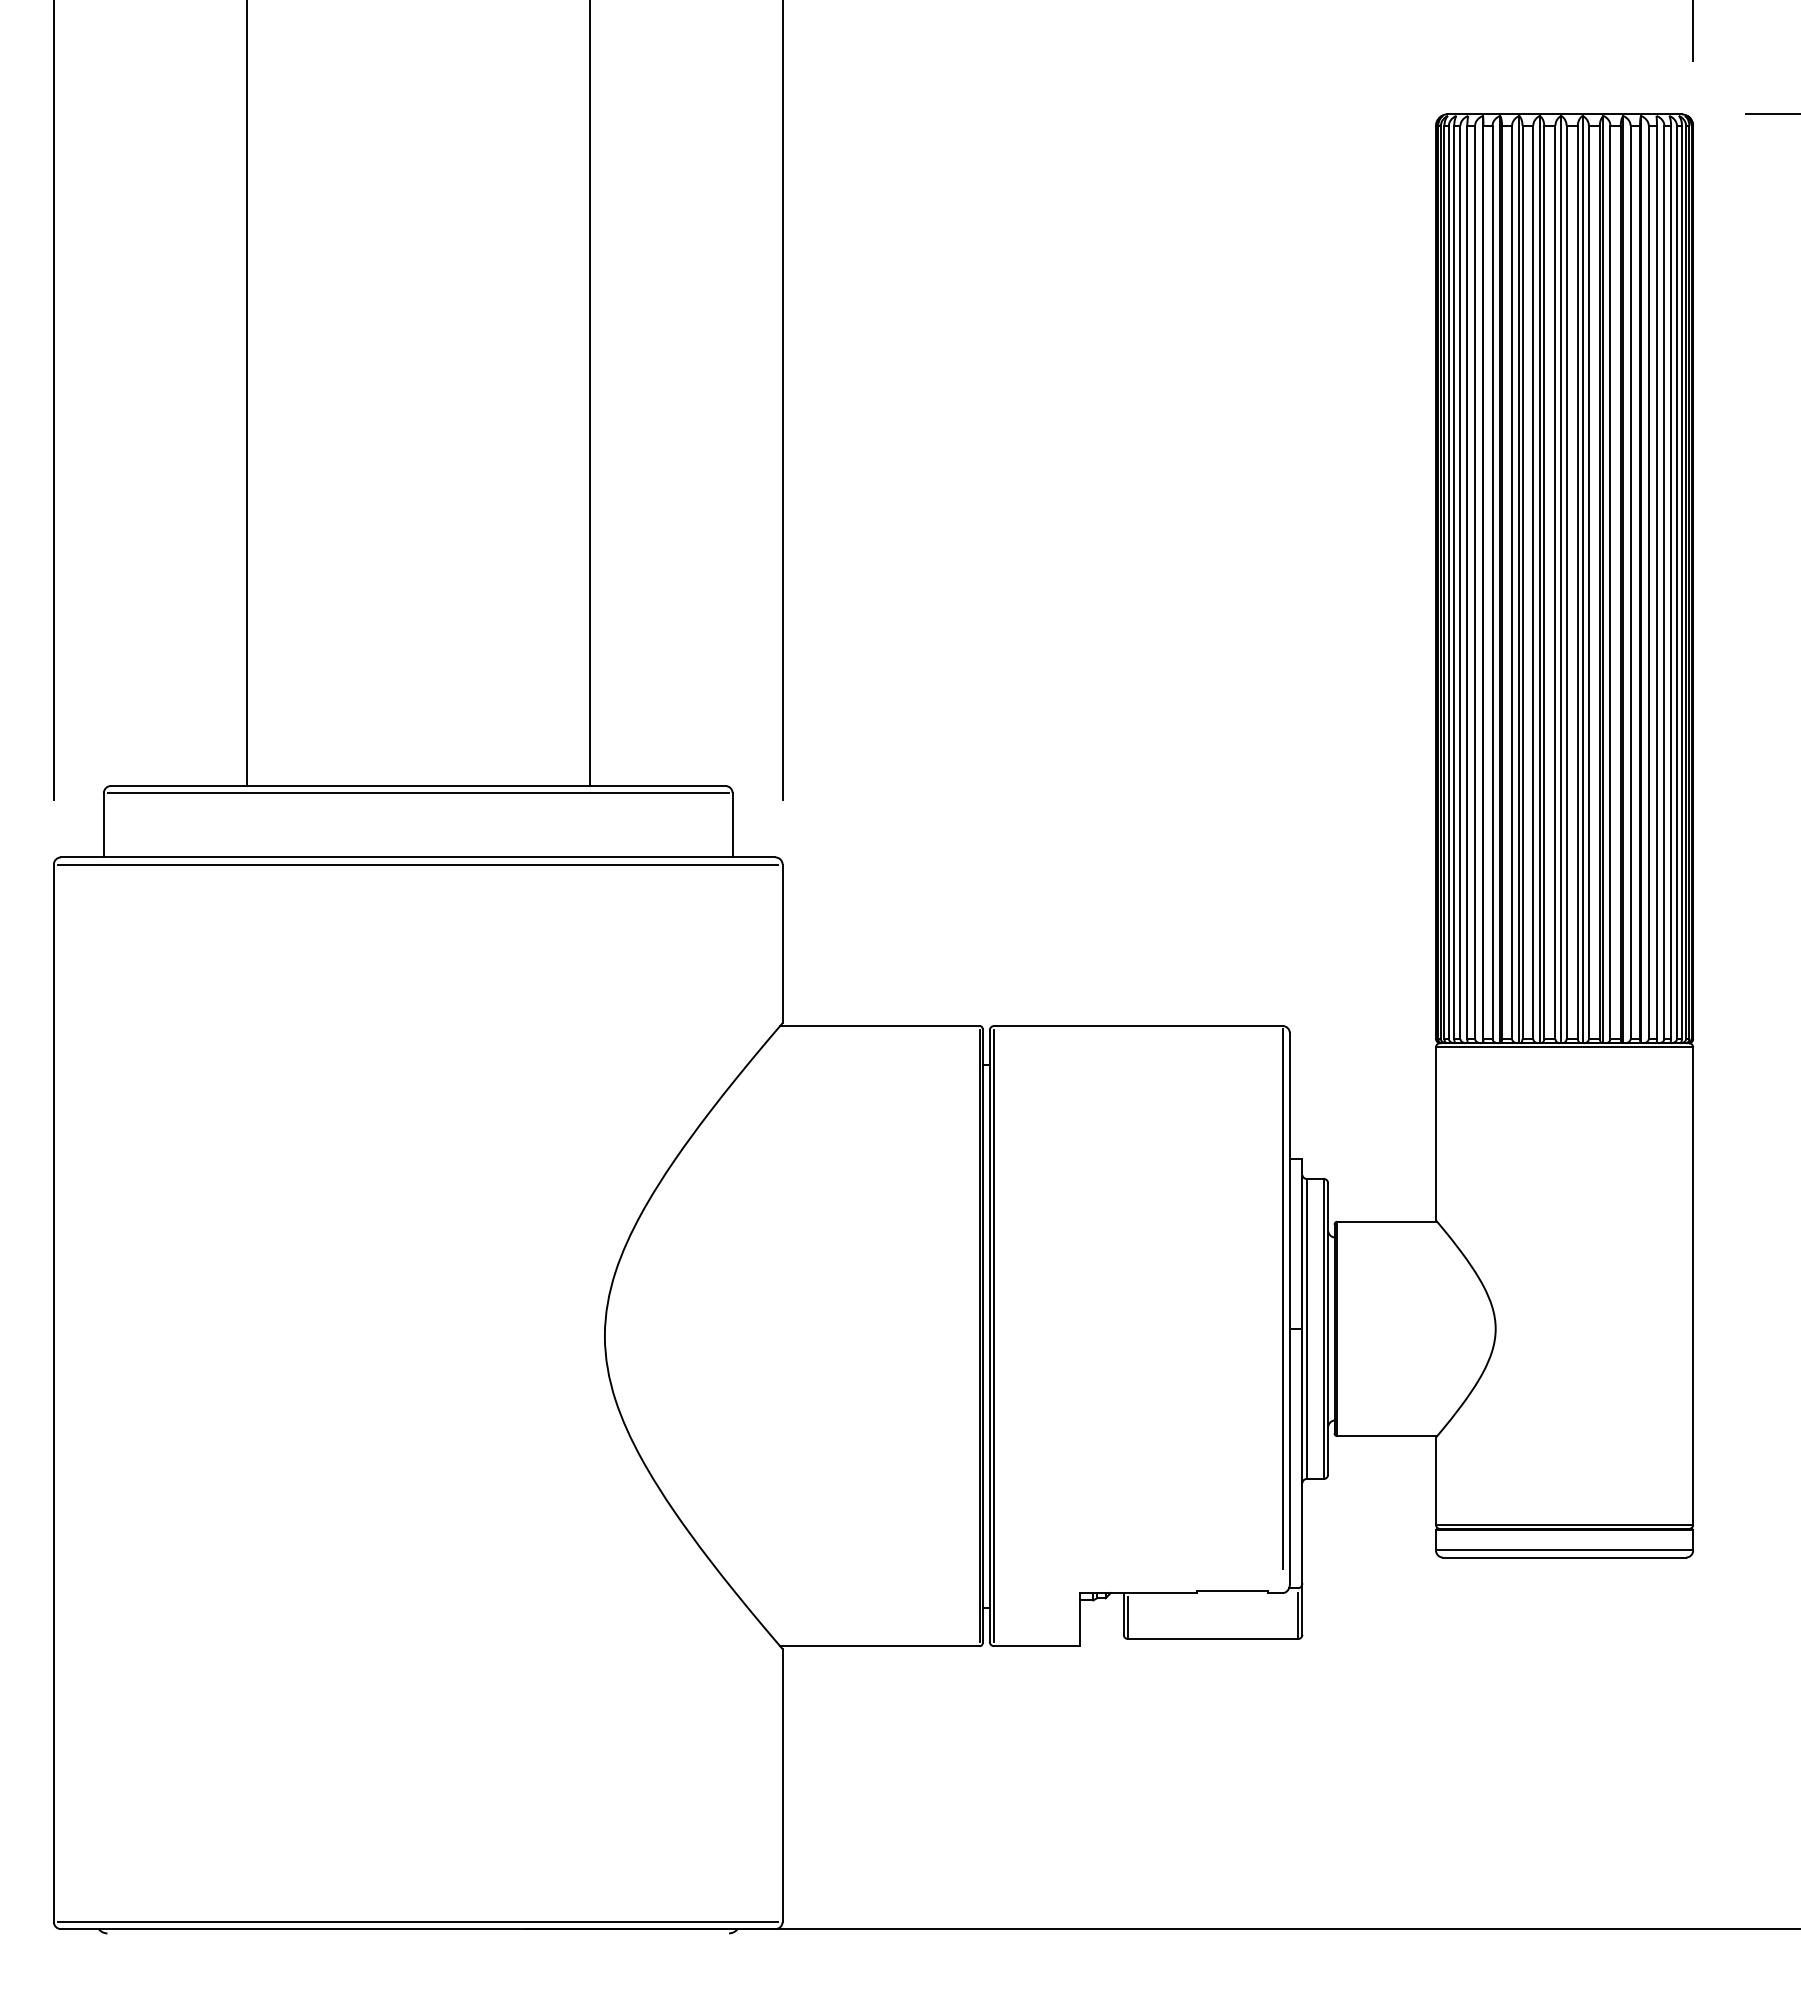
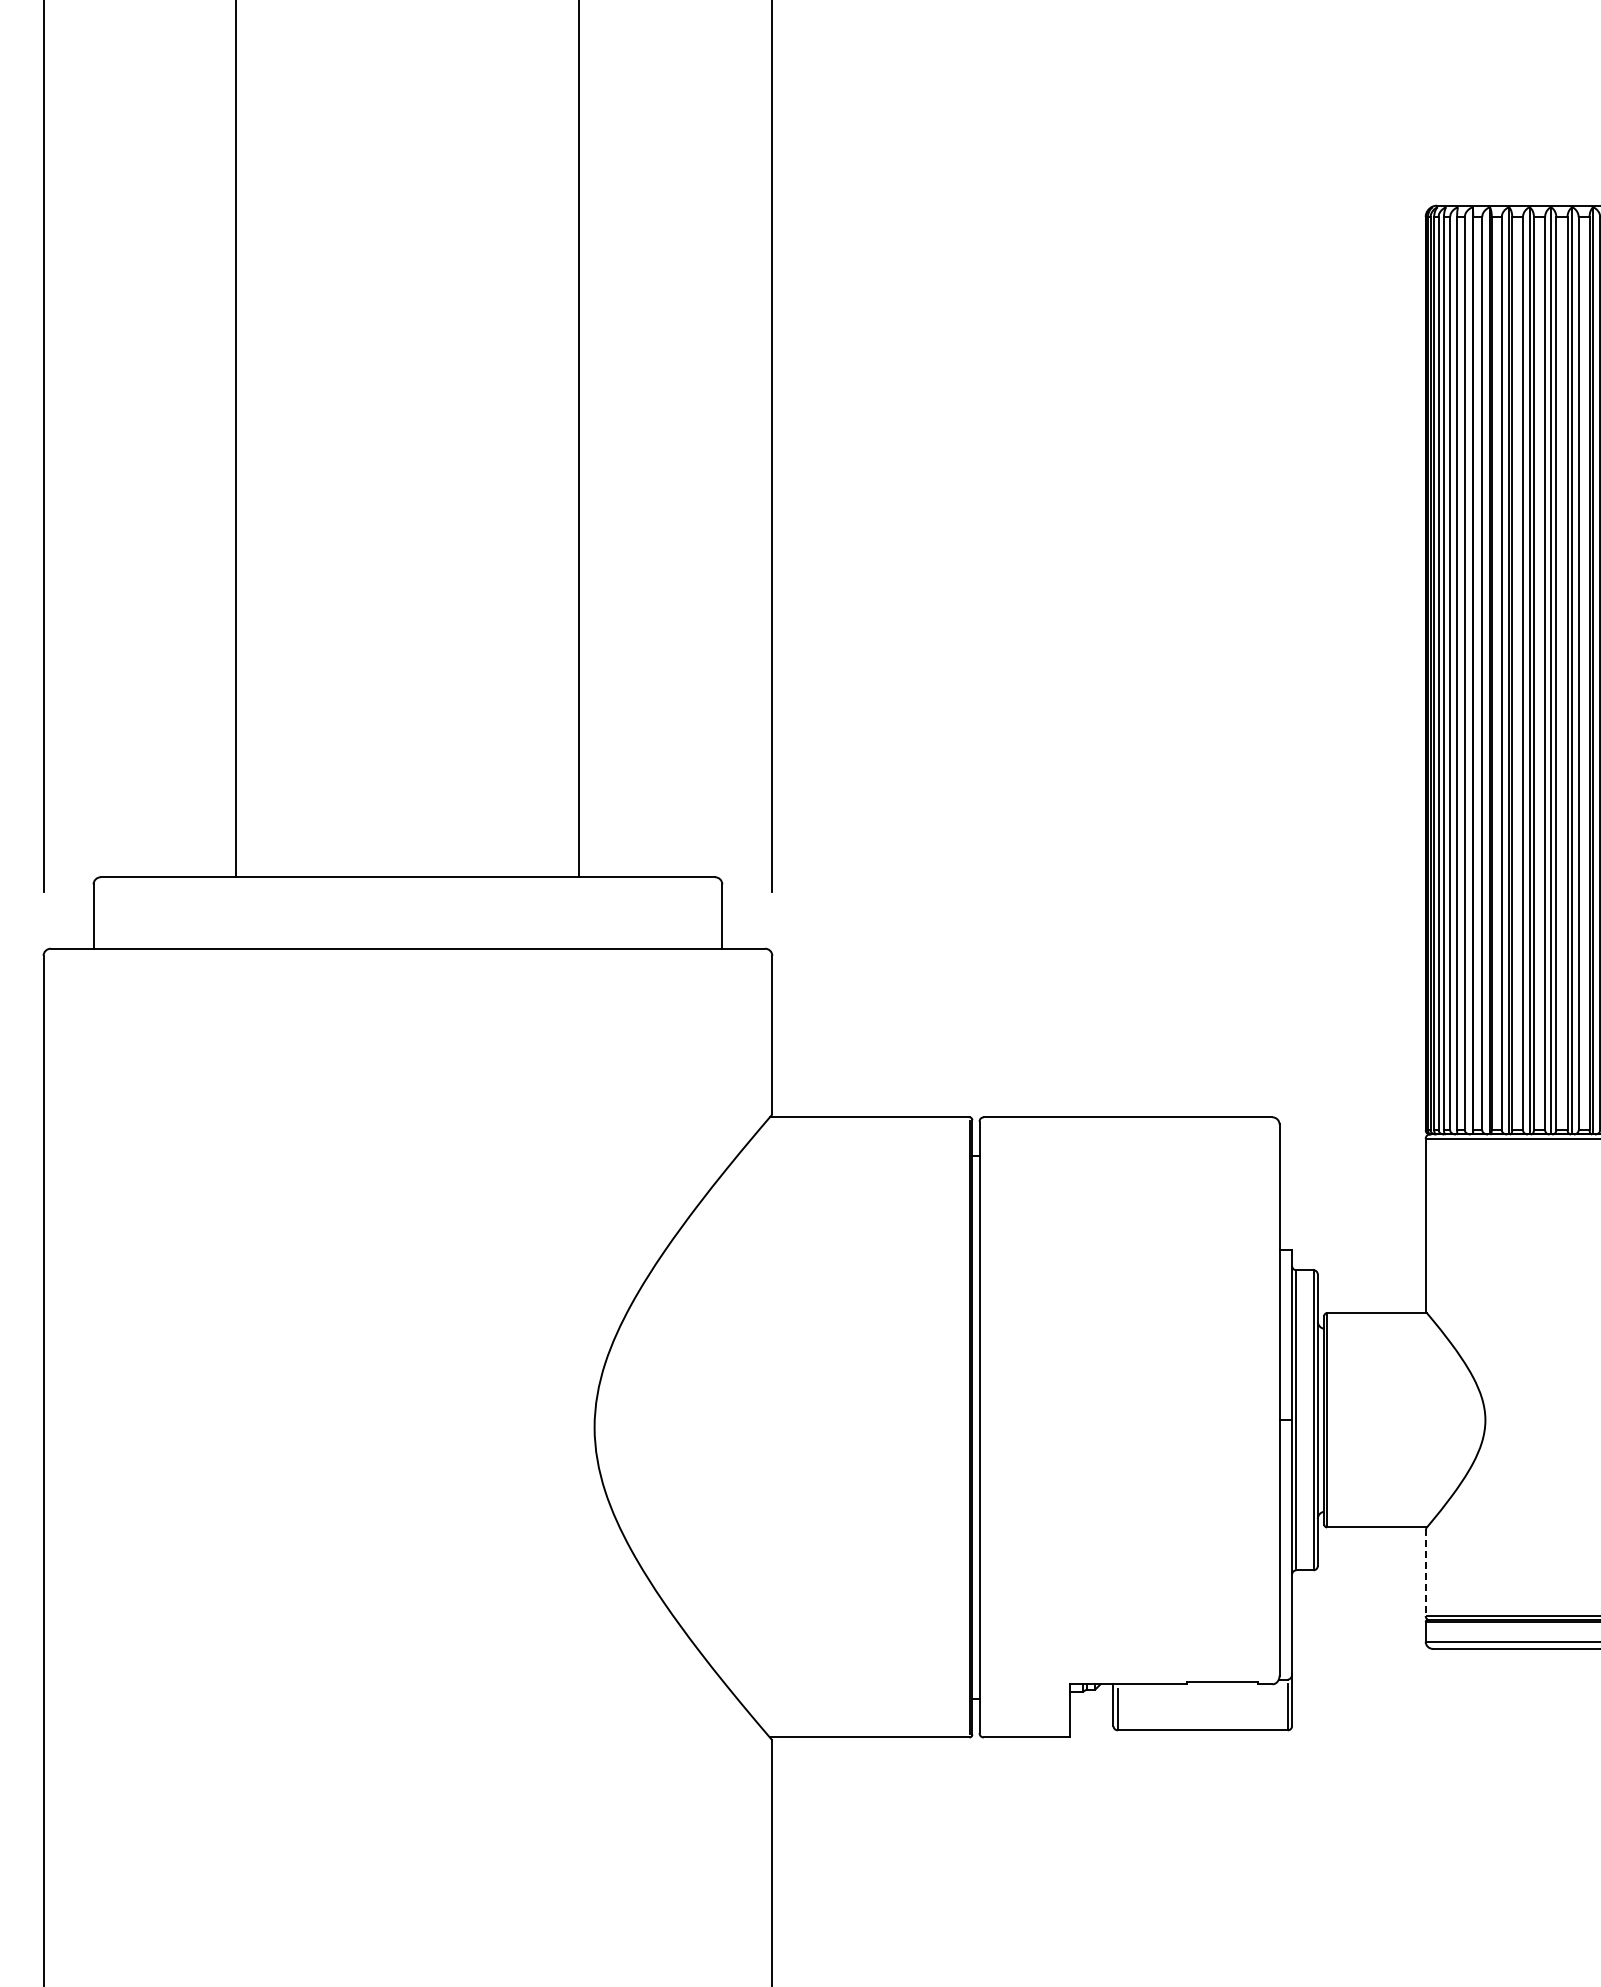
line: (417, 793) -> (407, 884), removed
line: (418, 864) -> (408, 955), removed
line: (1282, 1298) -> (1272, 1389), removed
line: (994, 1335) -> (984, 1426), removed
line: (1435, 1481) -> (1425, 1572), solid -> dashed

